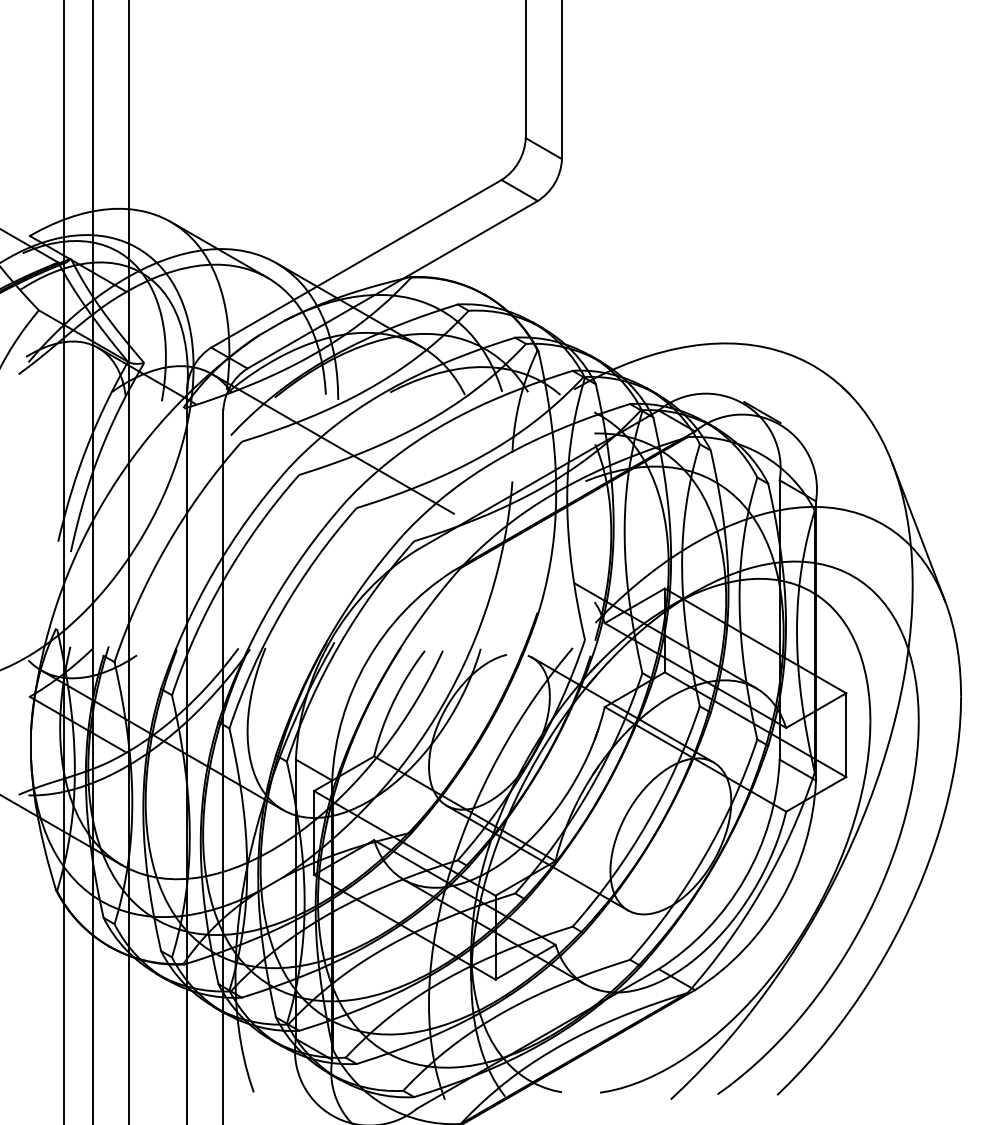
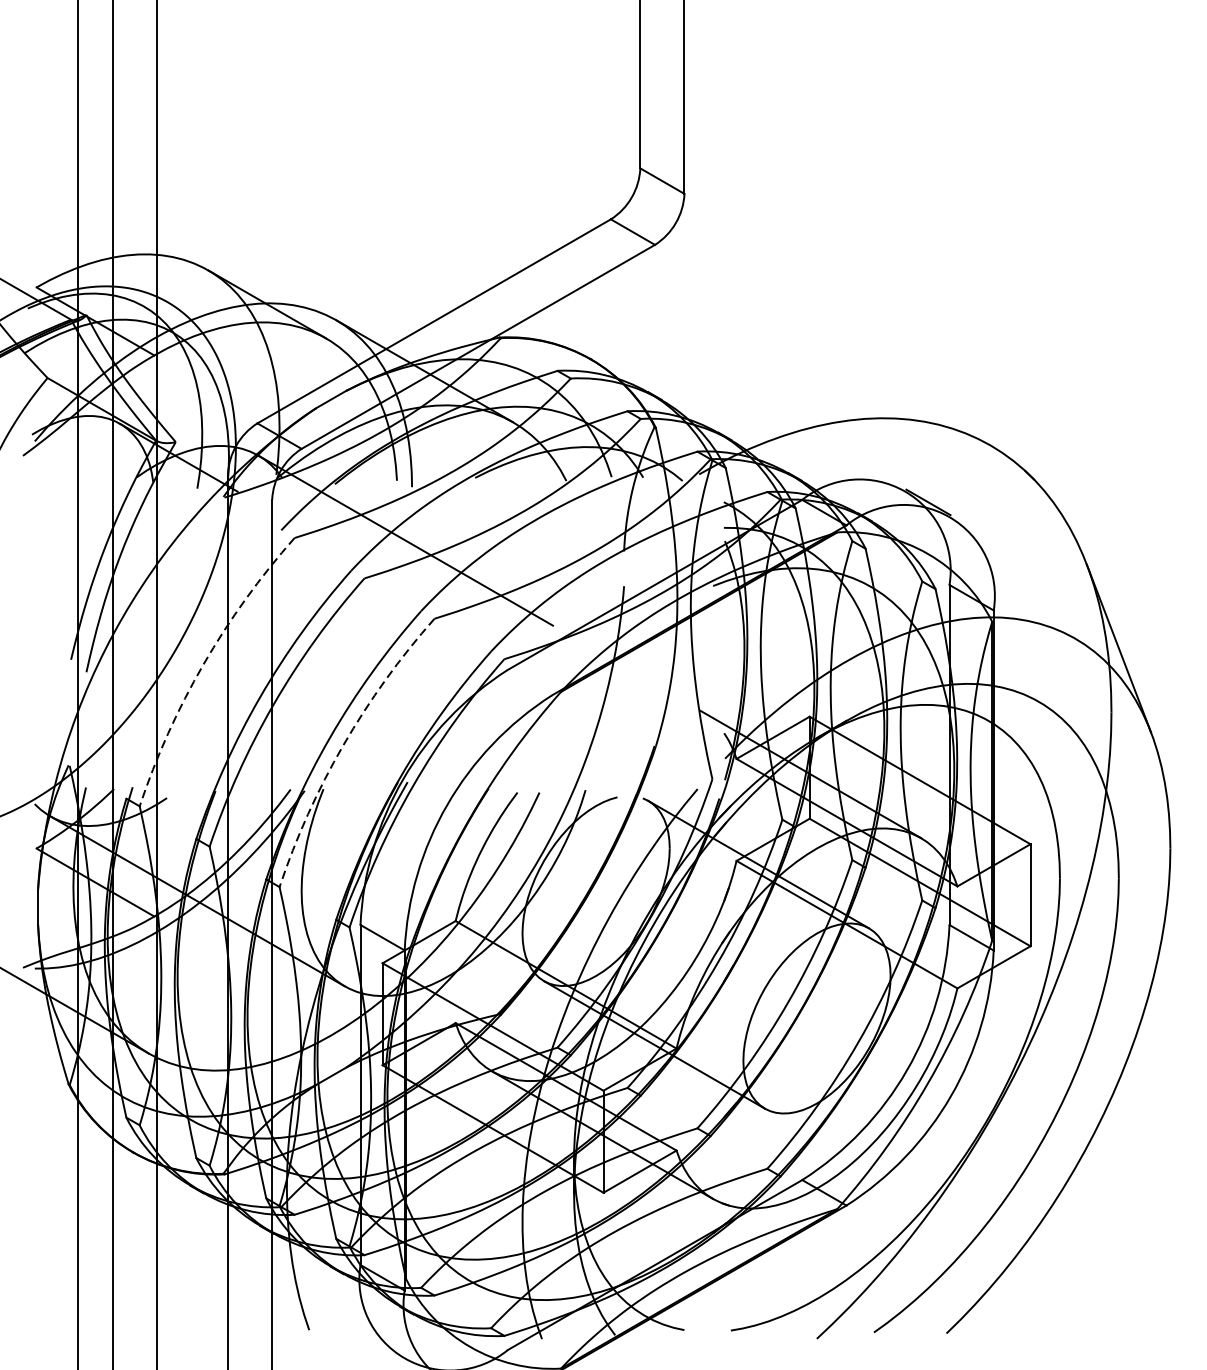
arc: (167, 545) -> (204, 664), solid -> dashed
arc: (281, 611) -> (342, 744), solid -> dashed

